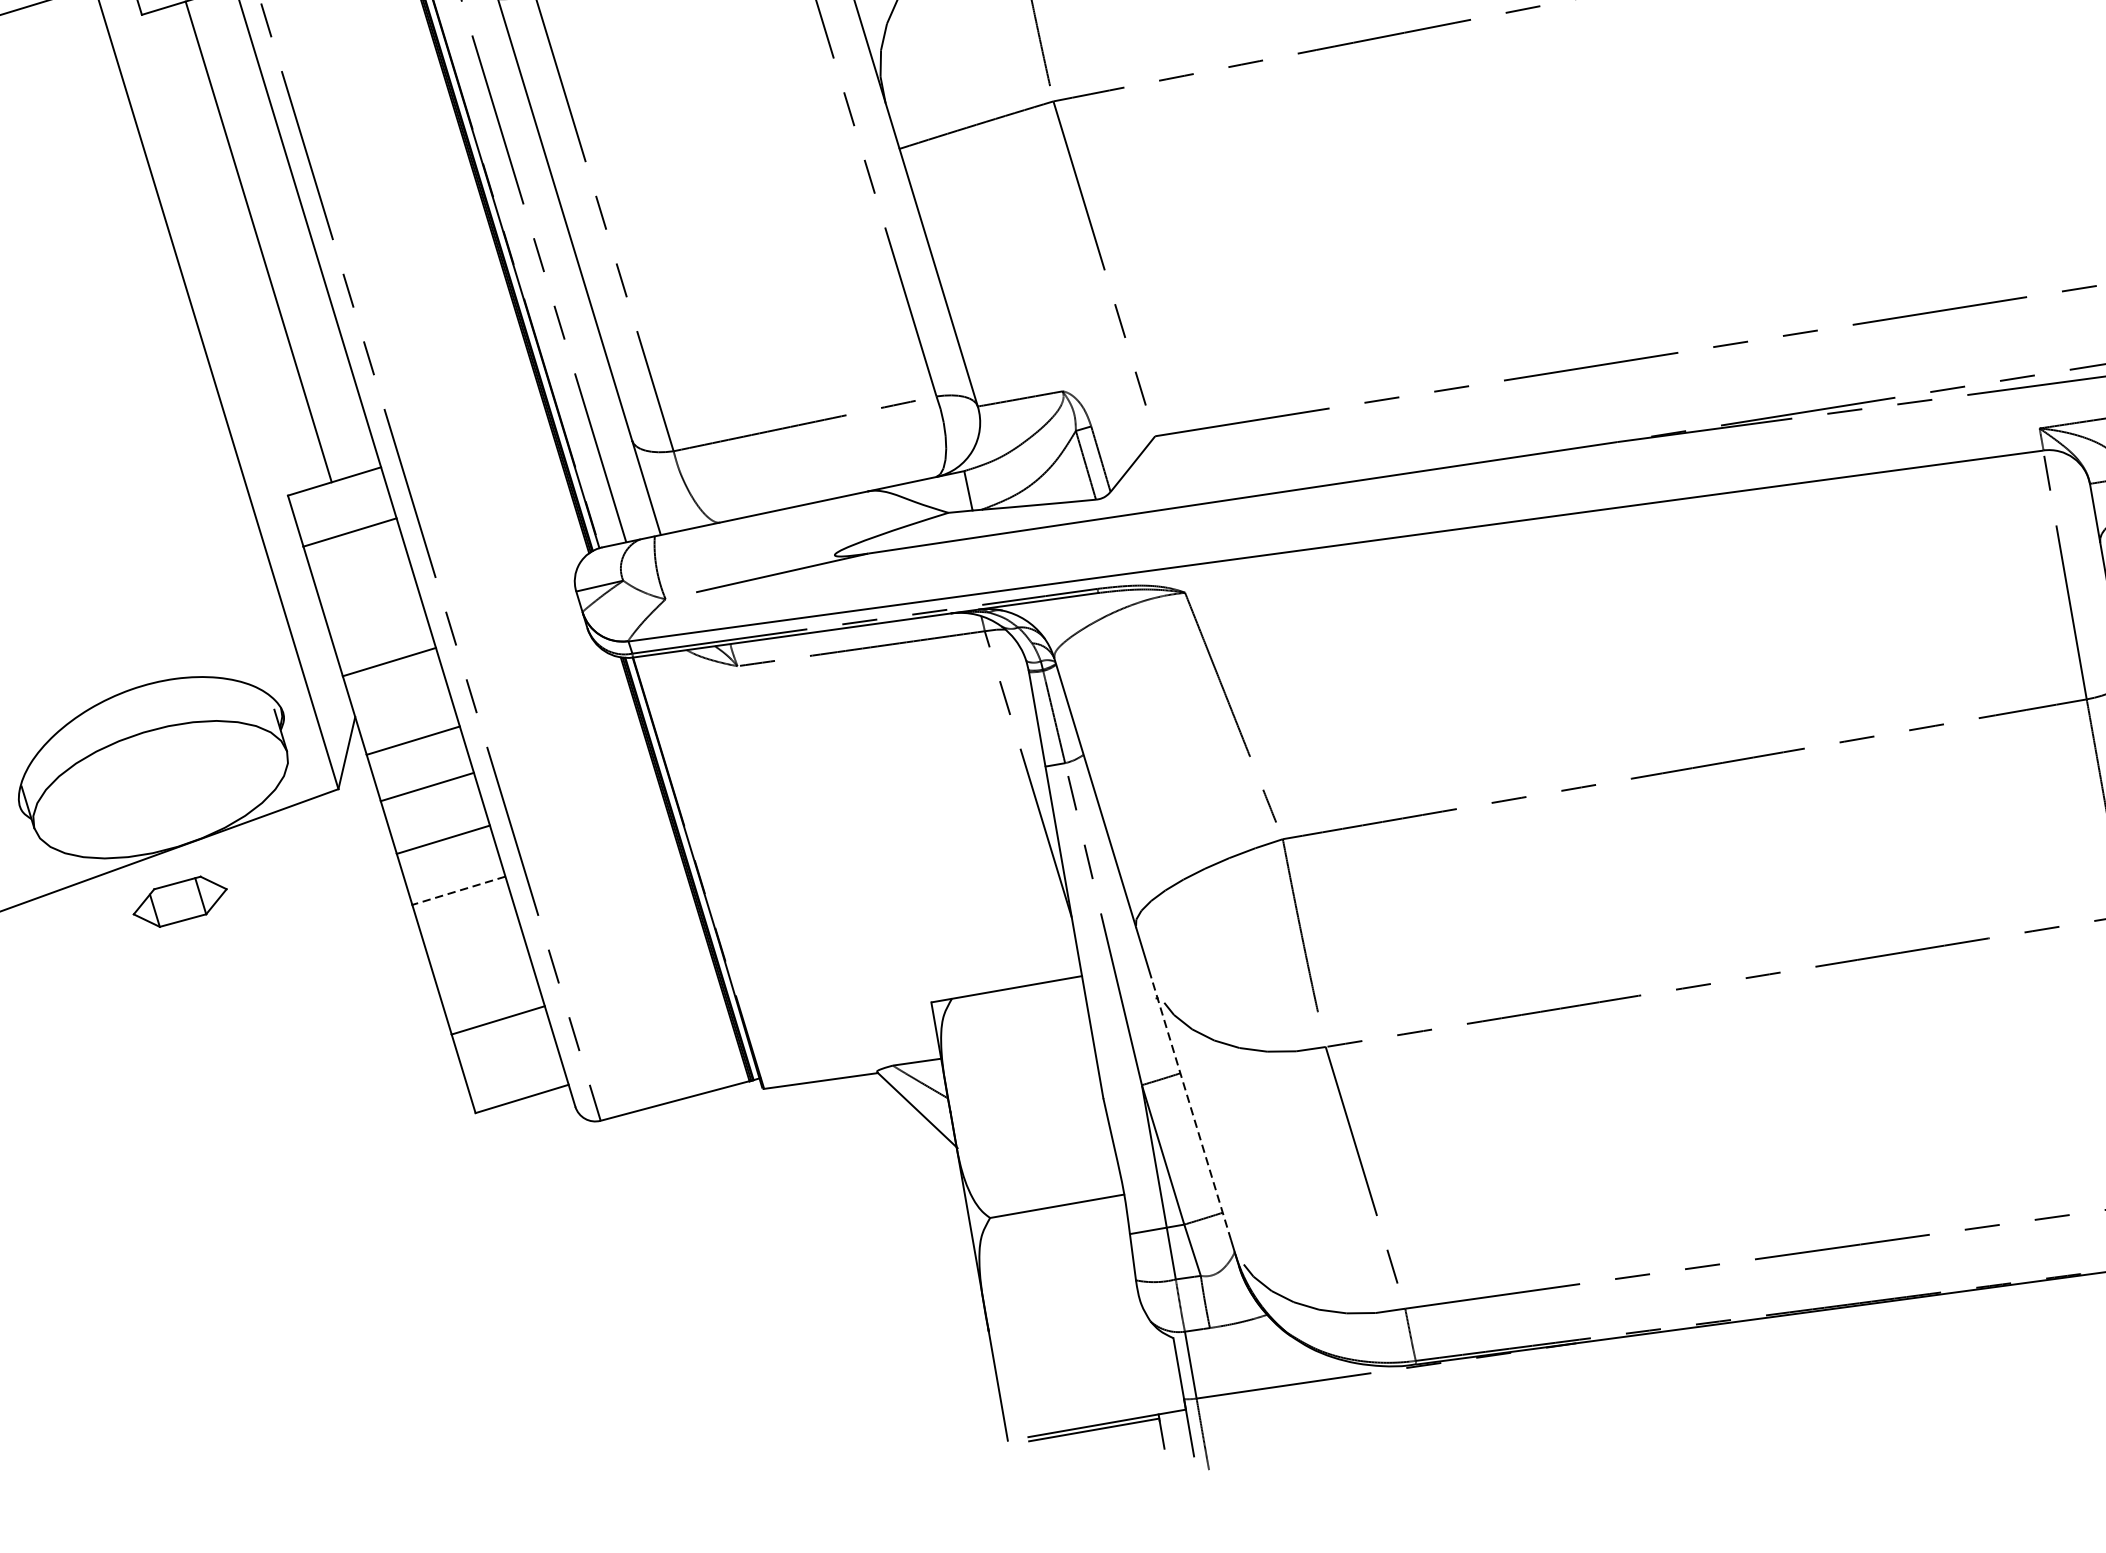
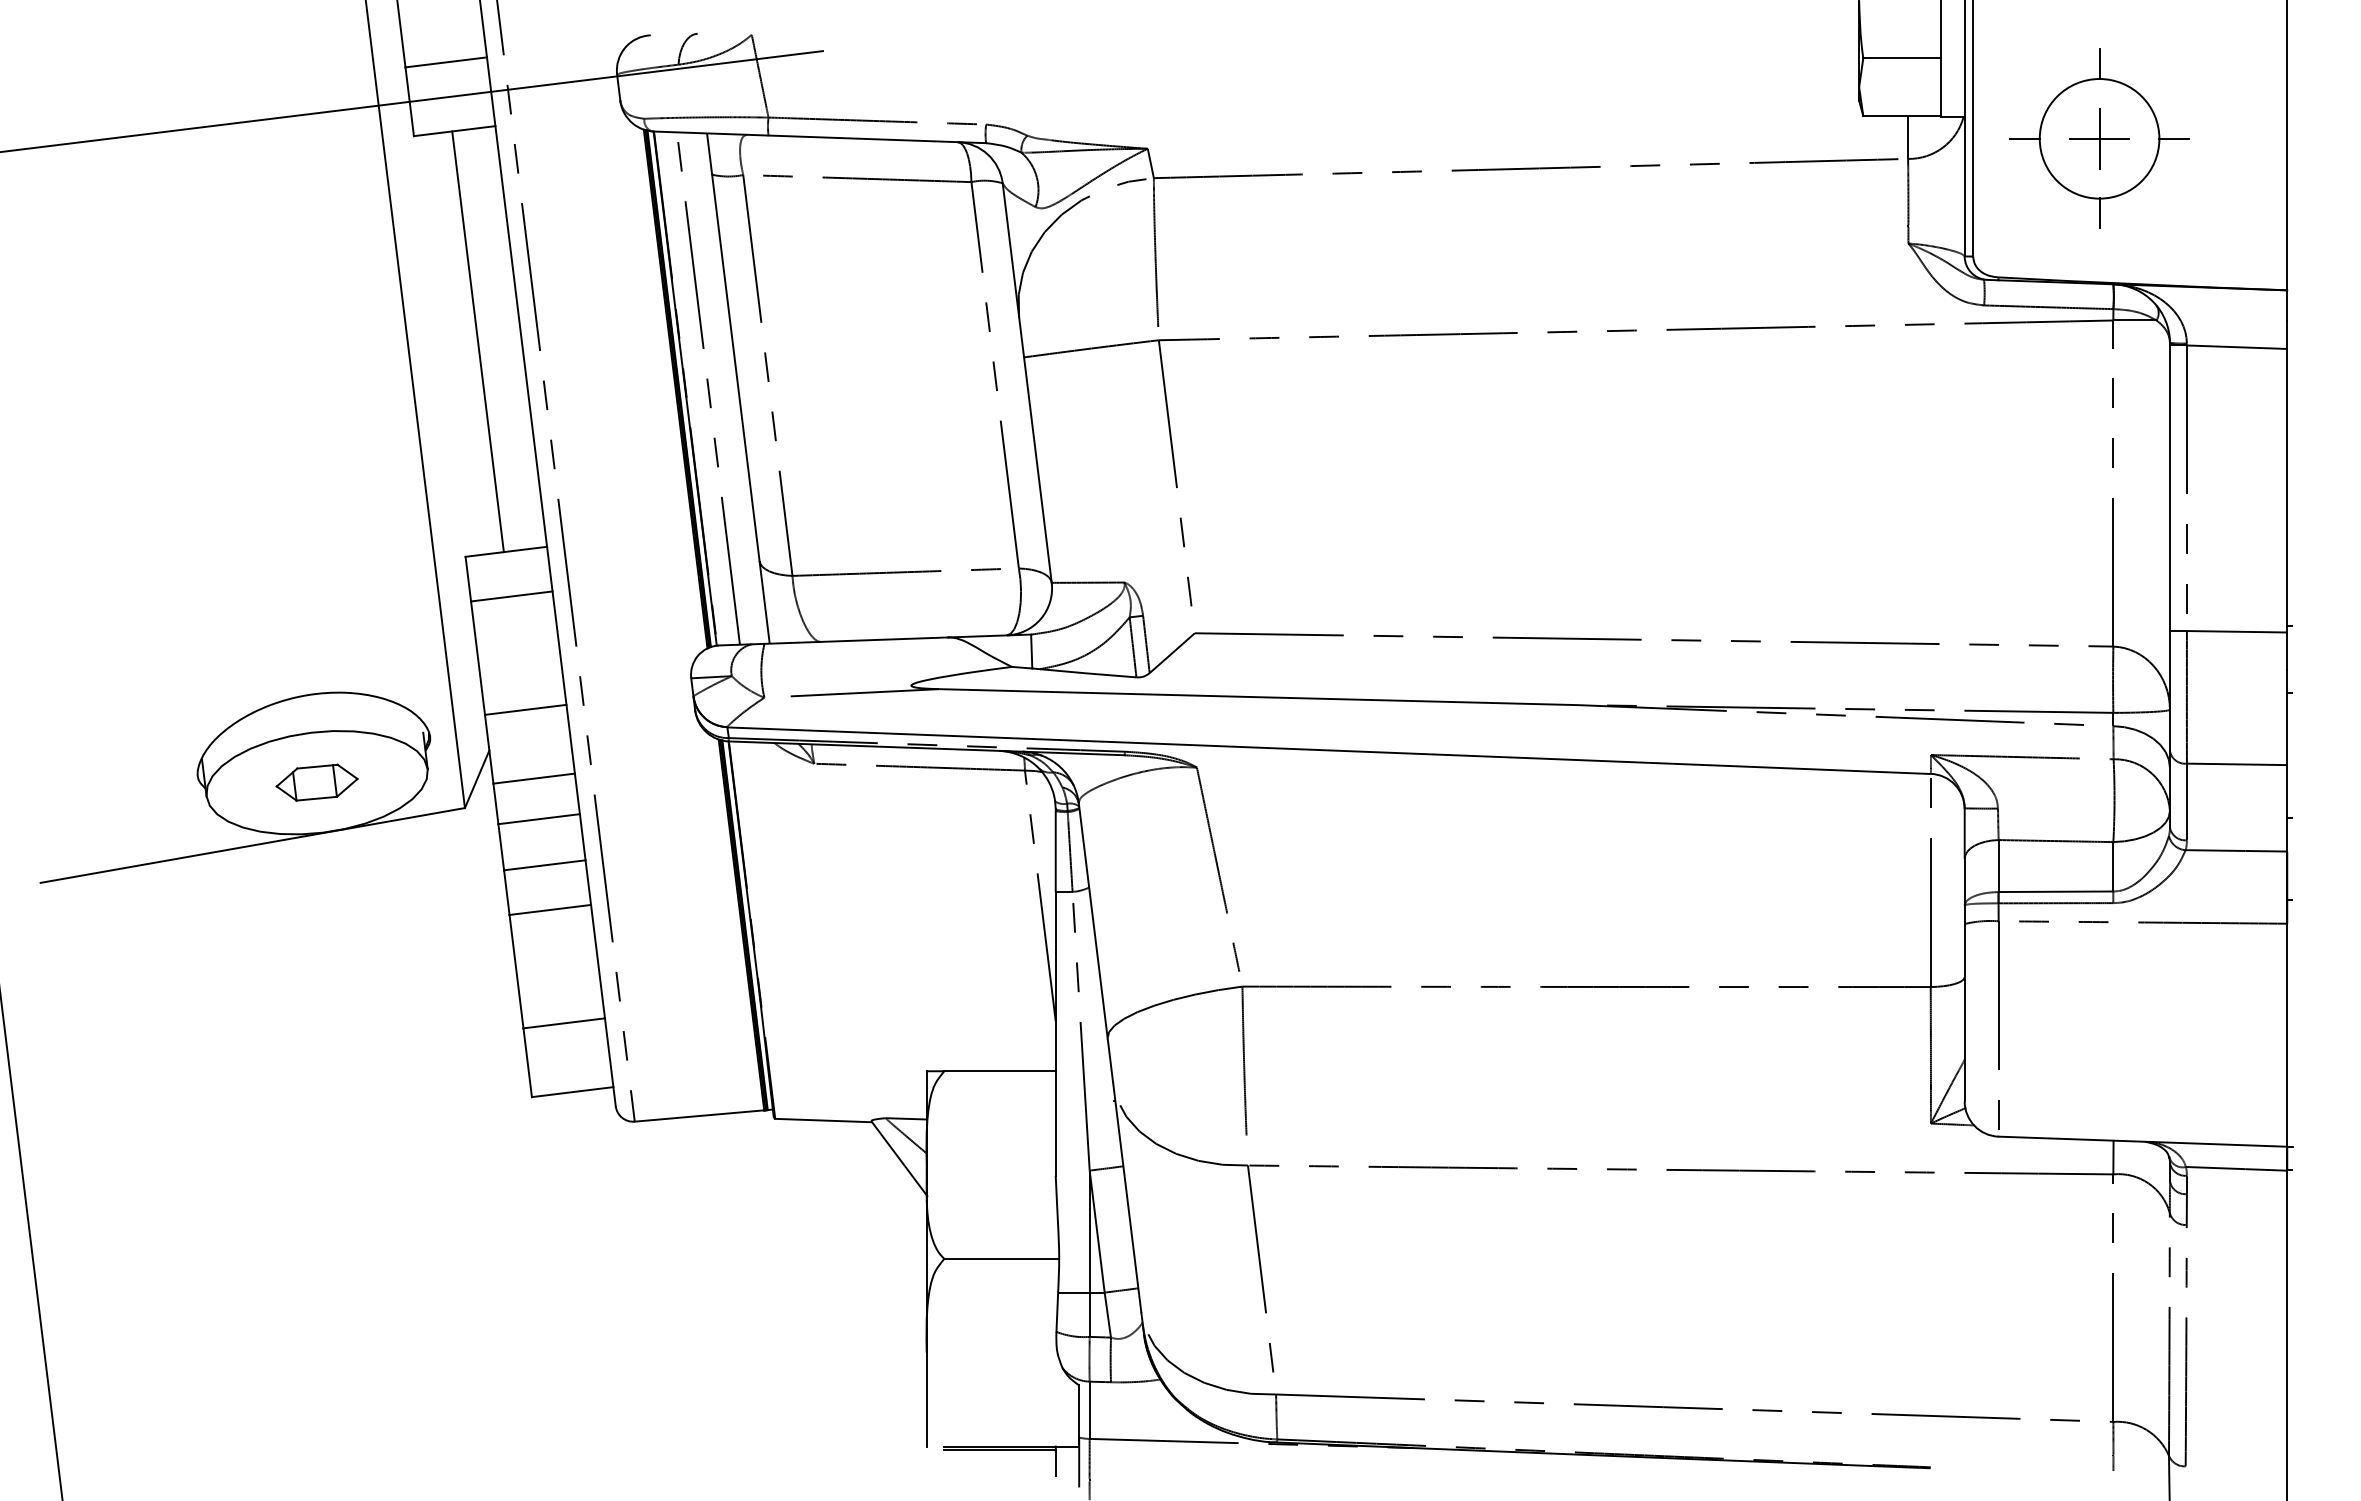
line: (458, 891) -> (549, 910), dashed -> solid
part: (179, 901) -> (316, 782), moved
line: (1191, 1108) -> (1127, 1197), dashed -> solid

